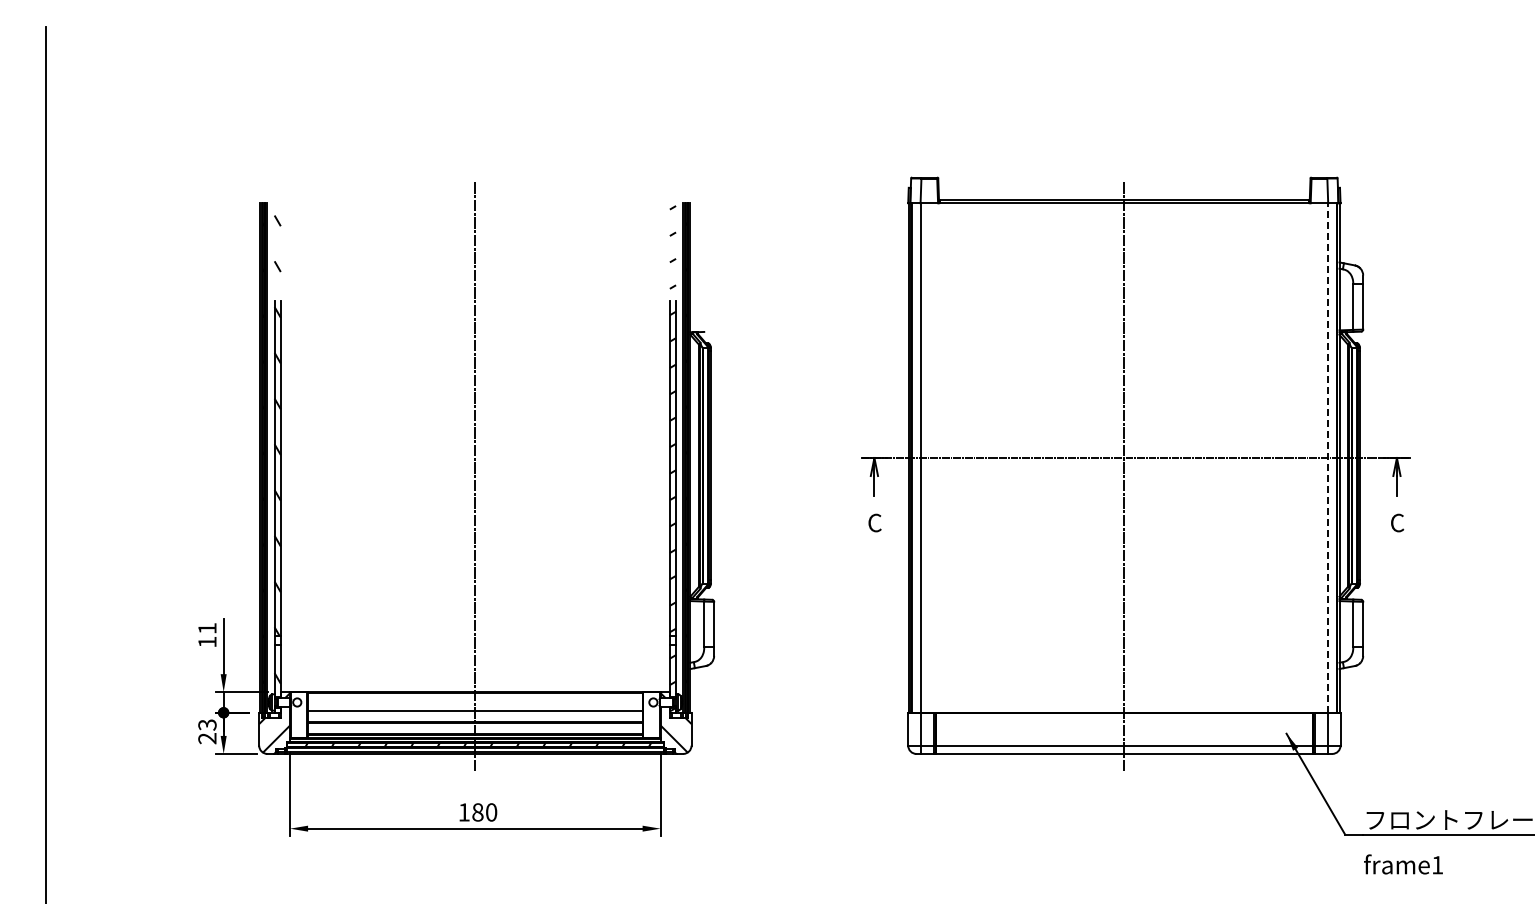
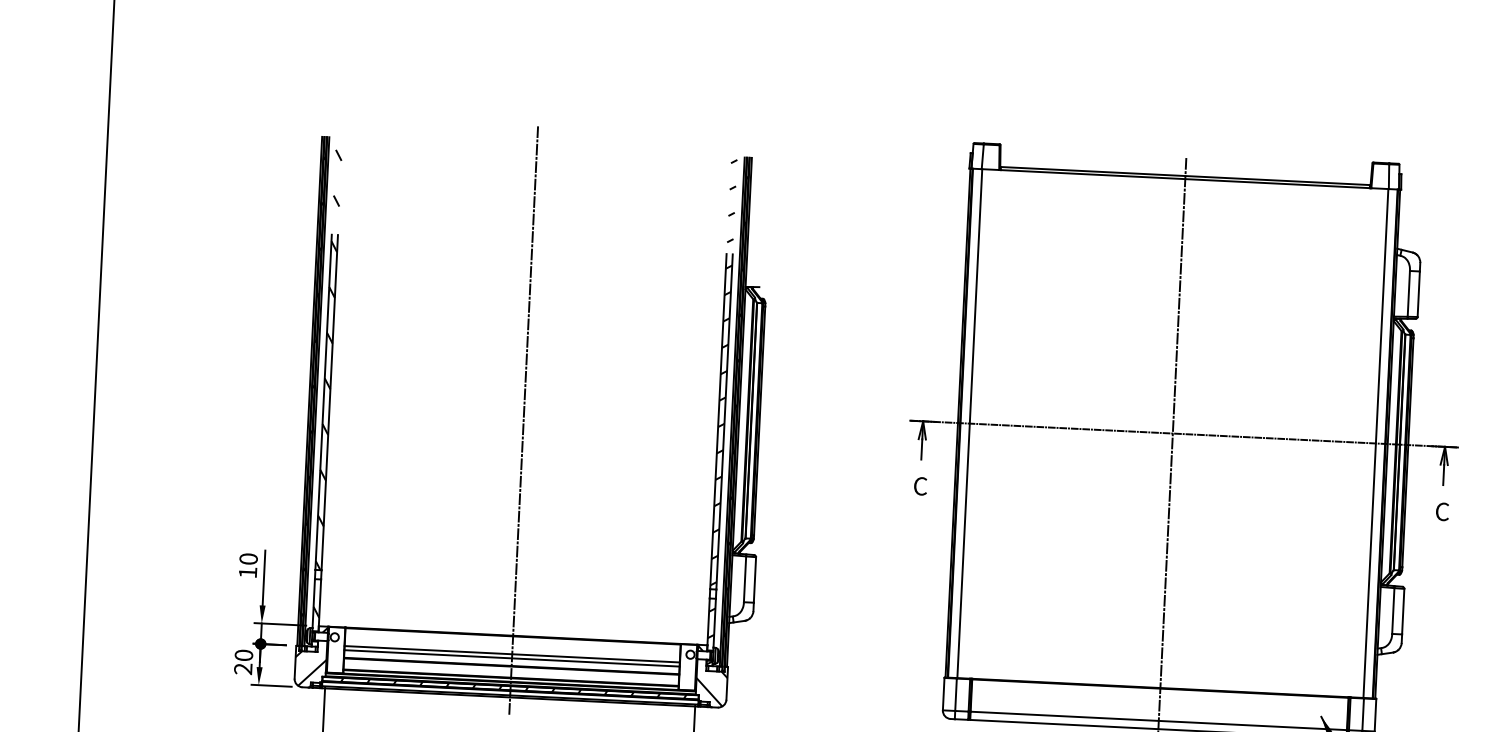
line: (1327, 458) -> (1375, 443), dashed -> solid
text: (207, 627) -> (248, 558), 11 -> 10
line: (475, 714) -> (512, 658), added
text: (207, 724) -> (244, 654), 23 -> 20

